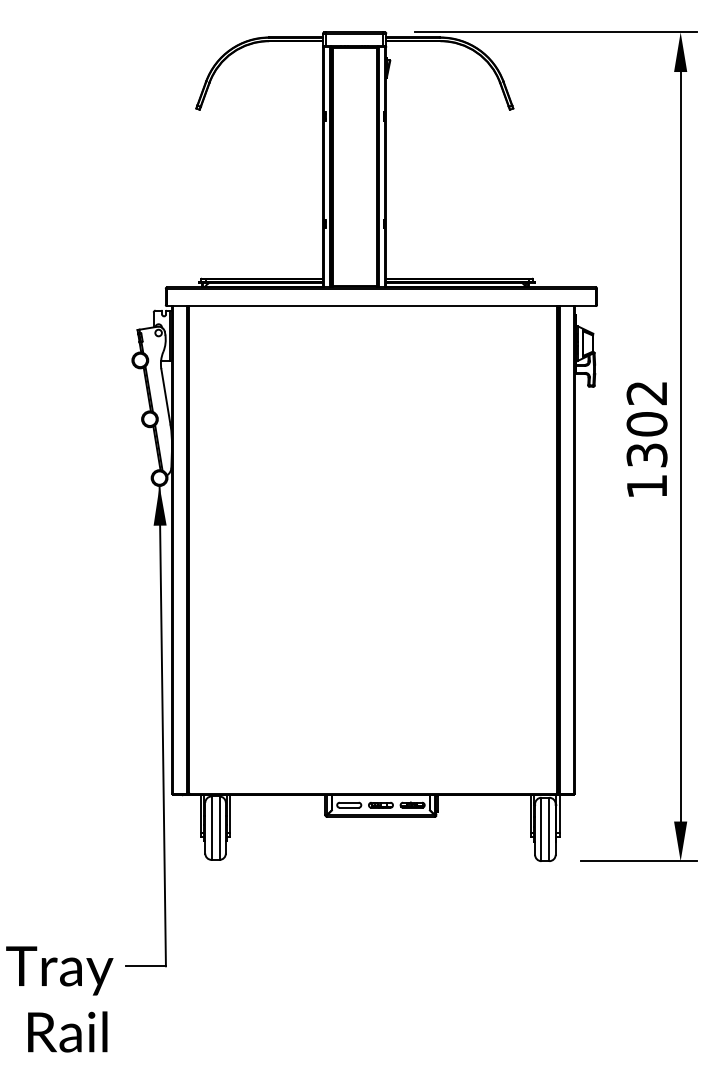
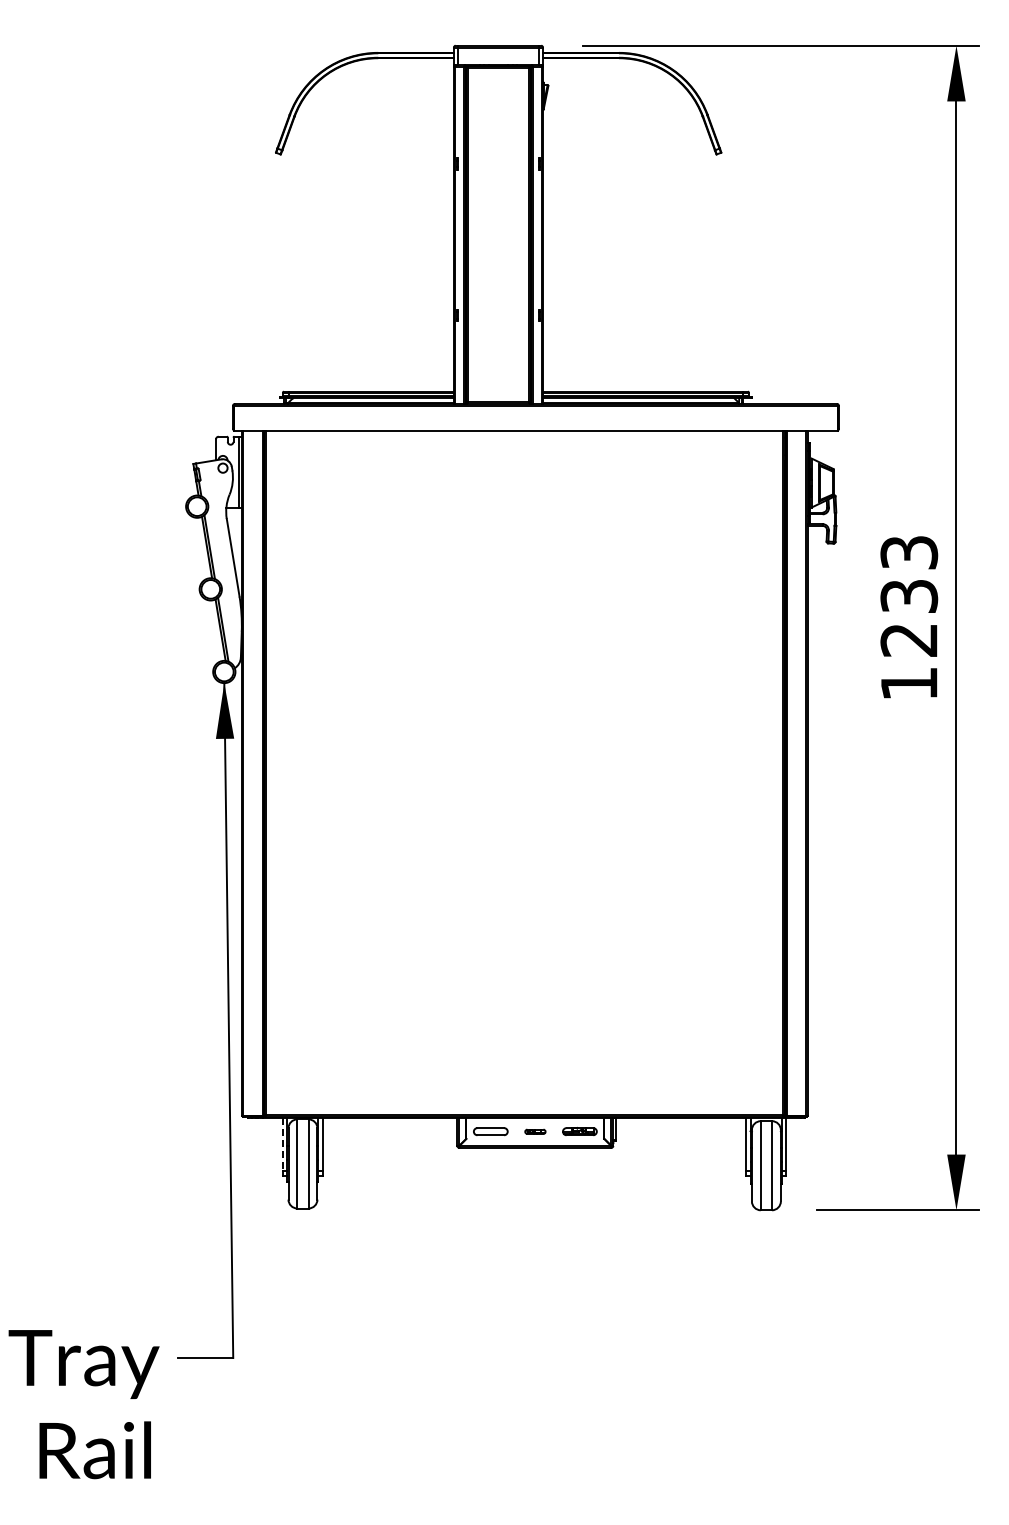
text: (647, 424) -> (909, 596), 1302 -> 1233
part: (381, 805) -> (535, 1131), size x0.6
line: (201, 814) -> (282, 1144), solid -> dashed

